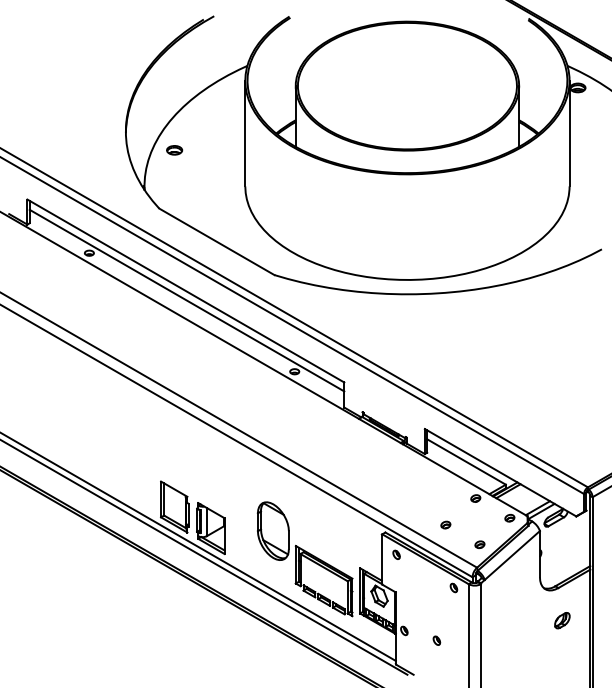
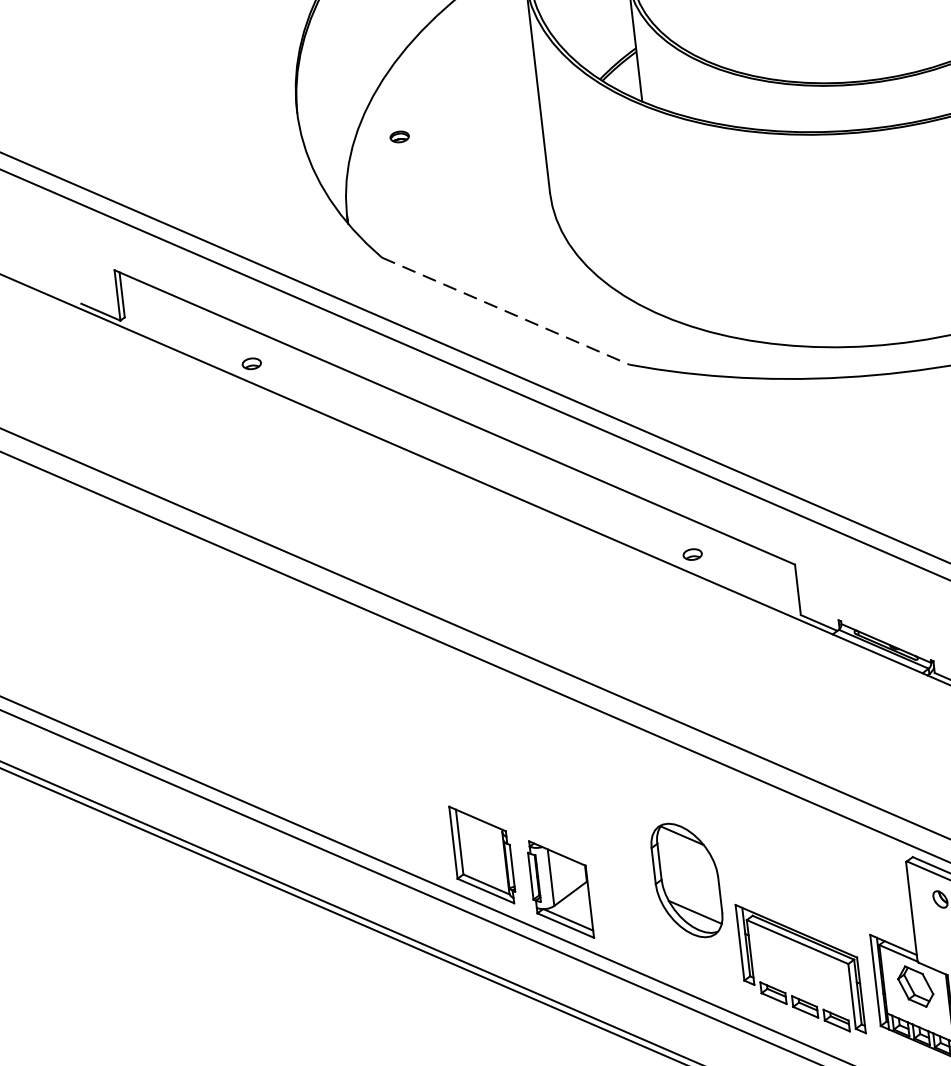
part: (174, 150) -> (399, 137), size x0.6
line: (216, 241) -> (504, 310), solid -> dashed
line: (186, 300) -> (458, 436), removed

